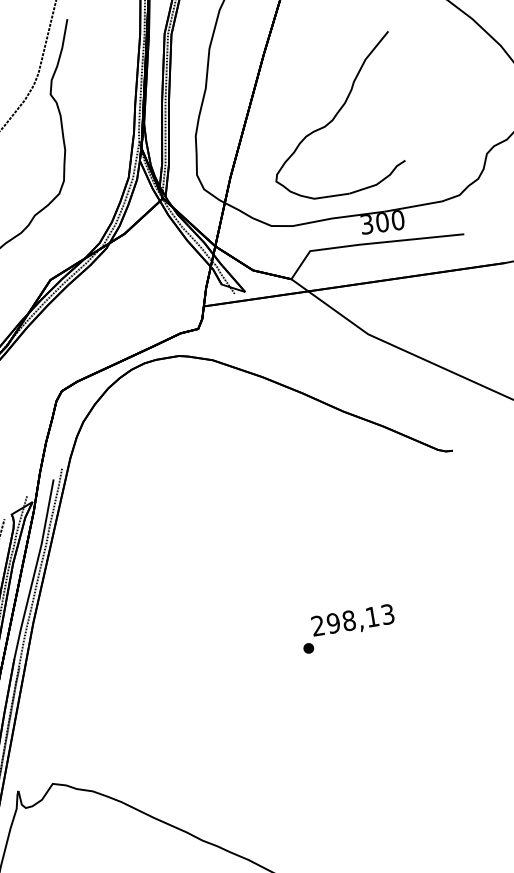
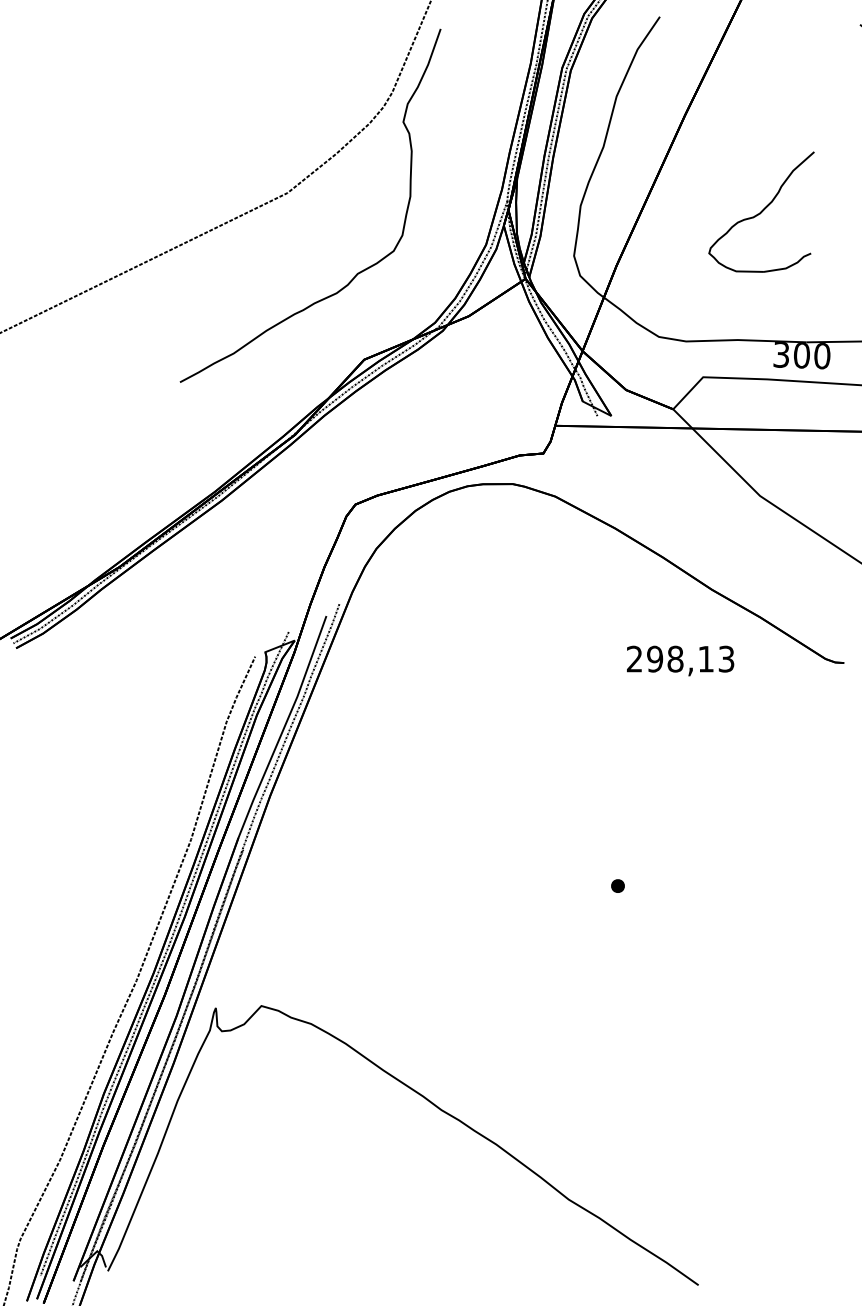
part: (333, 117) -> (761, 211), size x0.6
text: (353, 621) -> (680, 660), moved

